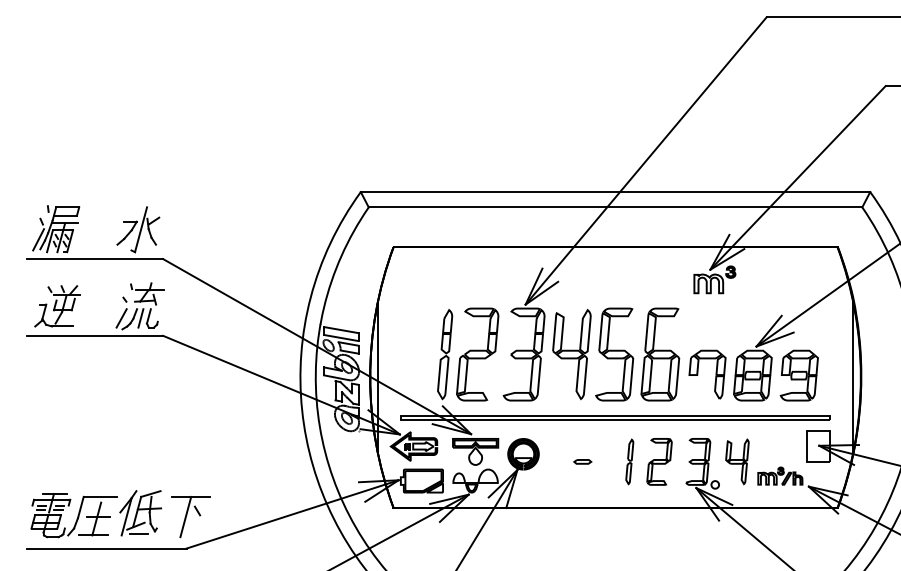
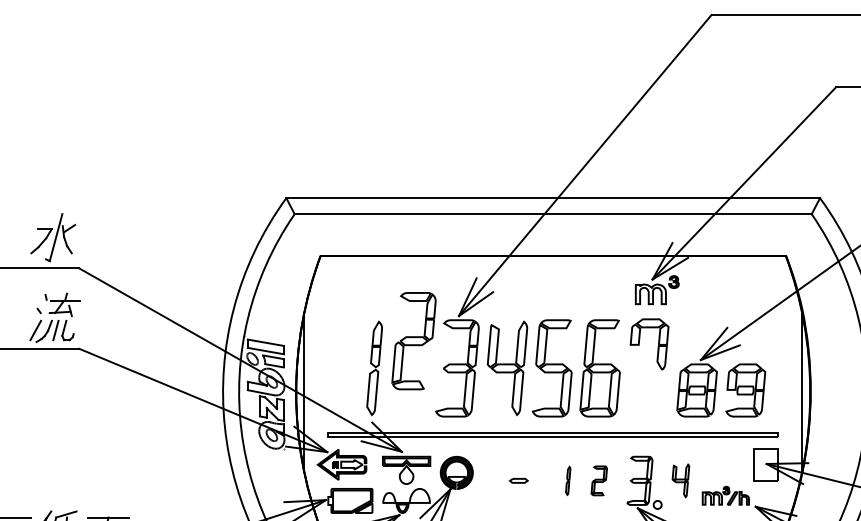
part: (477, 354) -> (413, 341), moved
part: (715, 374) -> (657, 344), moved
part: (629, 461) -> (567, 480), size x0.6
part: (659, 461) -> (599, 480), size x0.6
part: (737, 461) -> (680, 480), size x0.7

